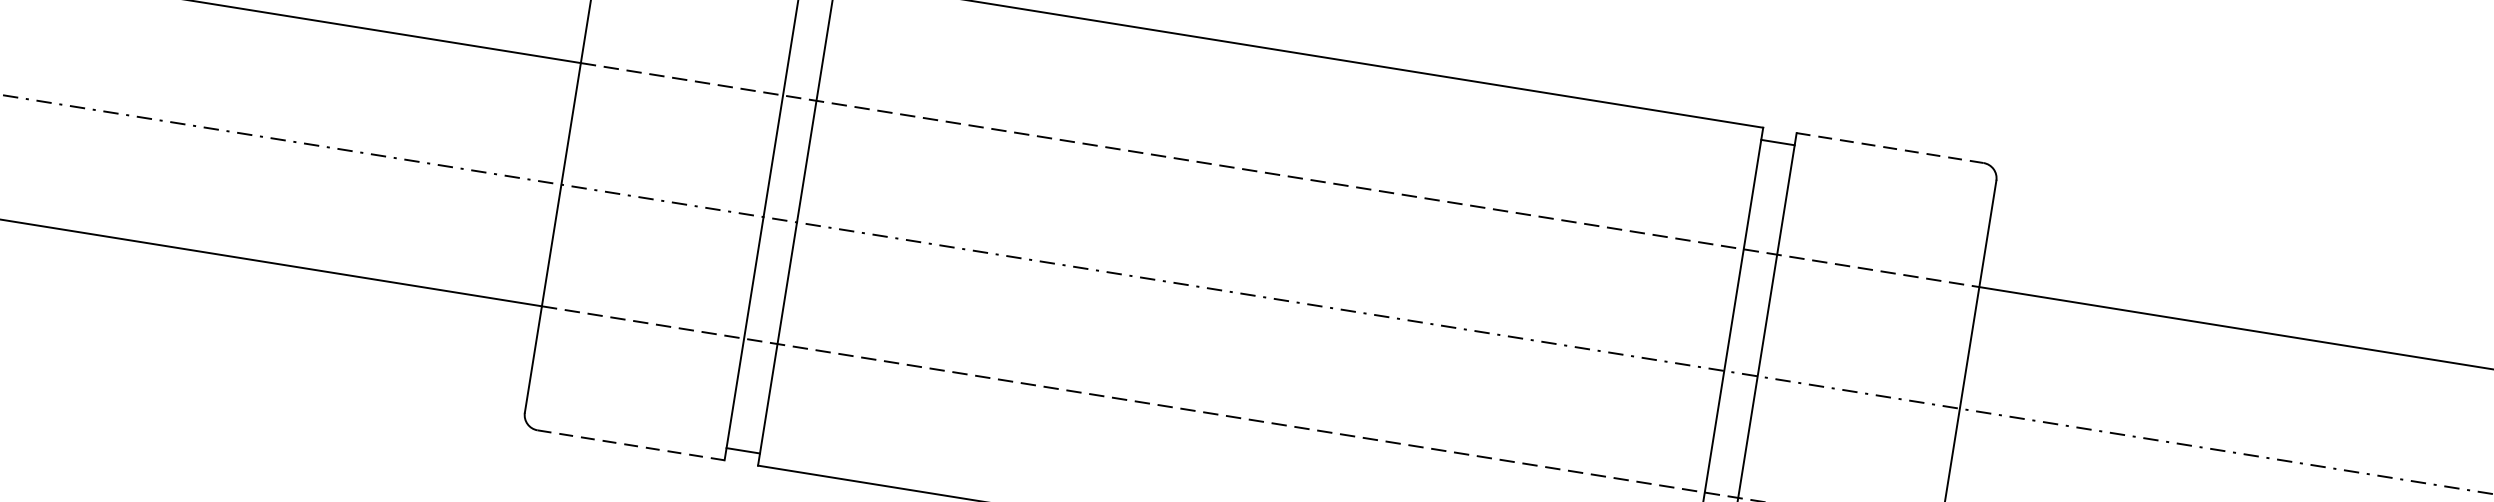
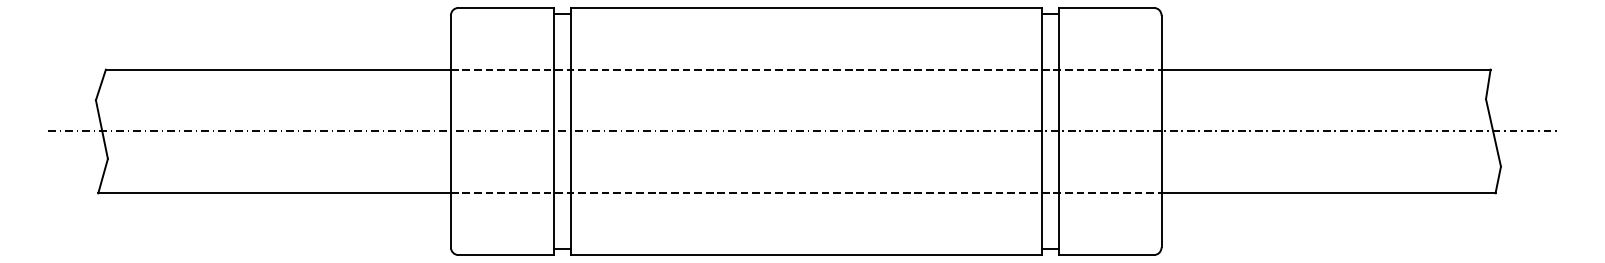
line: (1890, 147) -> (1106, 7), dashed -> solid
line: (631, 446) -> (506, 255), dashed -> solid

